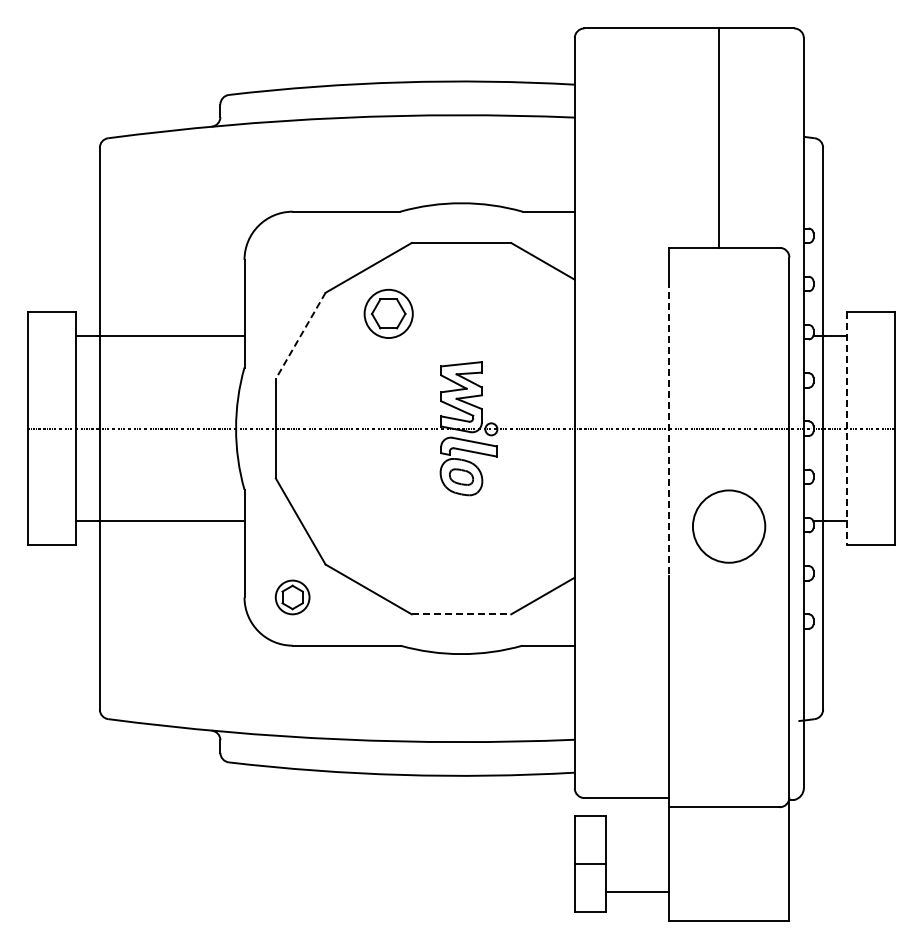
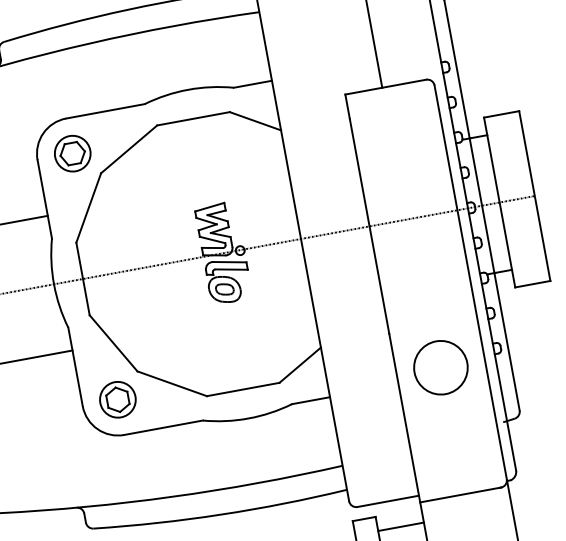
part: (388, 313) -> (72, 153), moved
line: (300, 335) -> (88, 207), dashed -> solid
line: (668, 429) -> (369, 227), dashed -> solid
line: (847, 429) -> (499, 203), dashed -> solid
circle: (729, 526) -> (441, 367), moved
part: (292, 597) -> (117, 399), size x1.43
line: (461, 614) -> (243, 389), dashed -> solid
line: (637, 834) -> (401, 526), added

